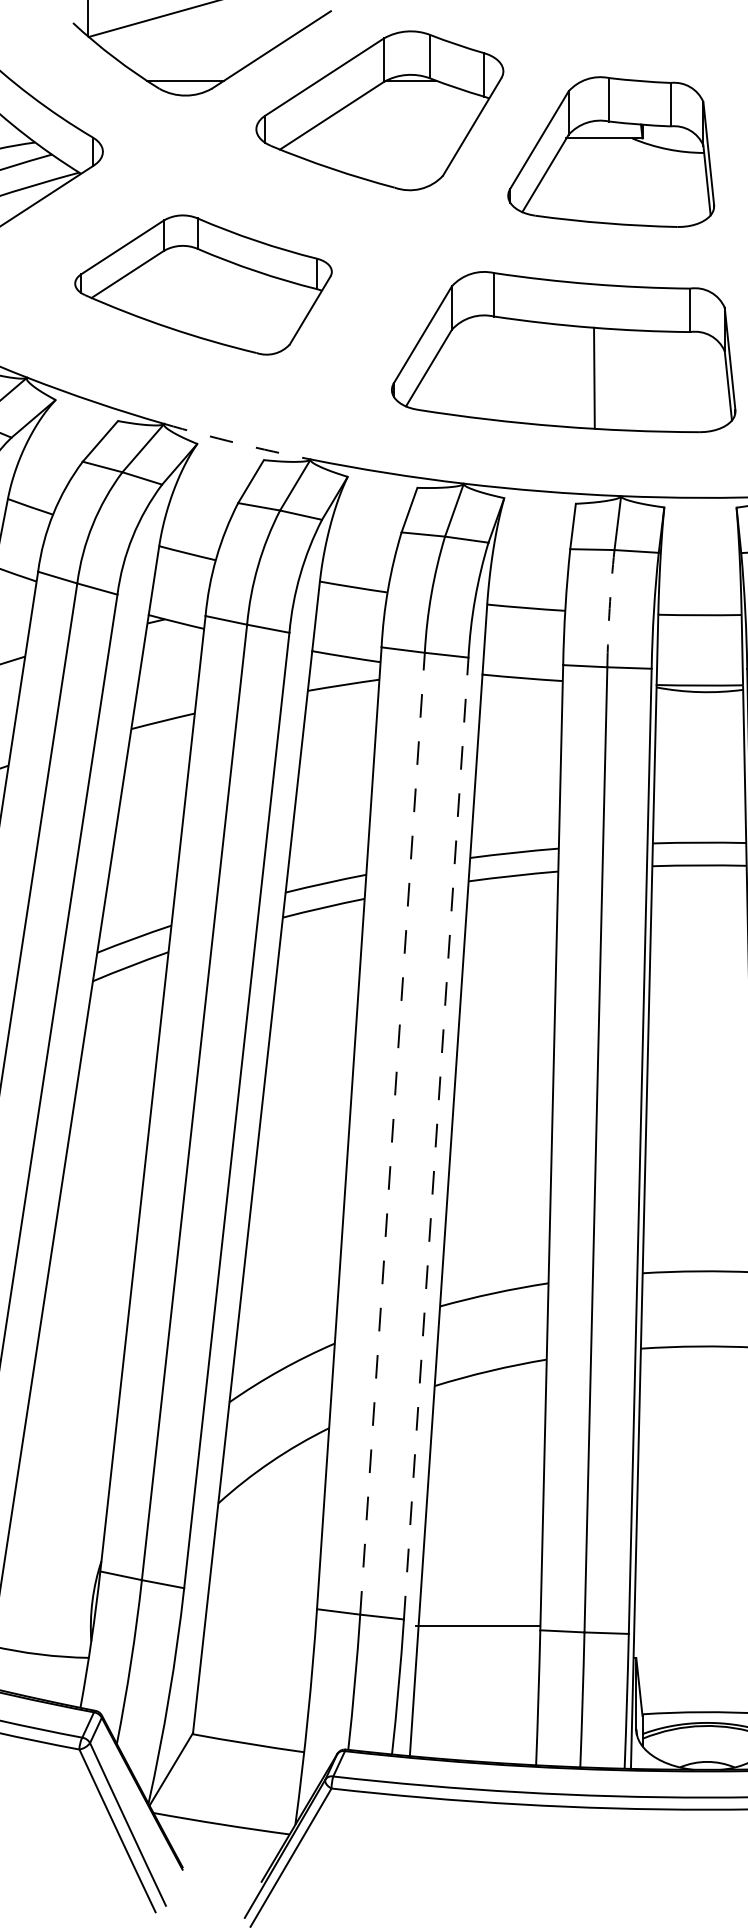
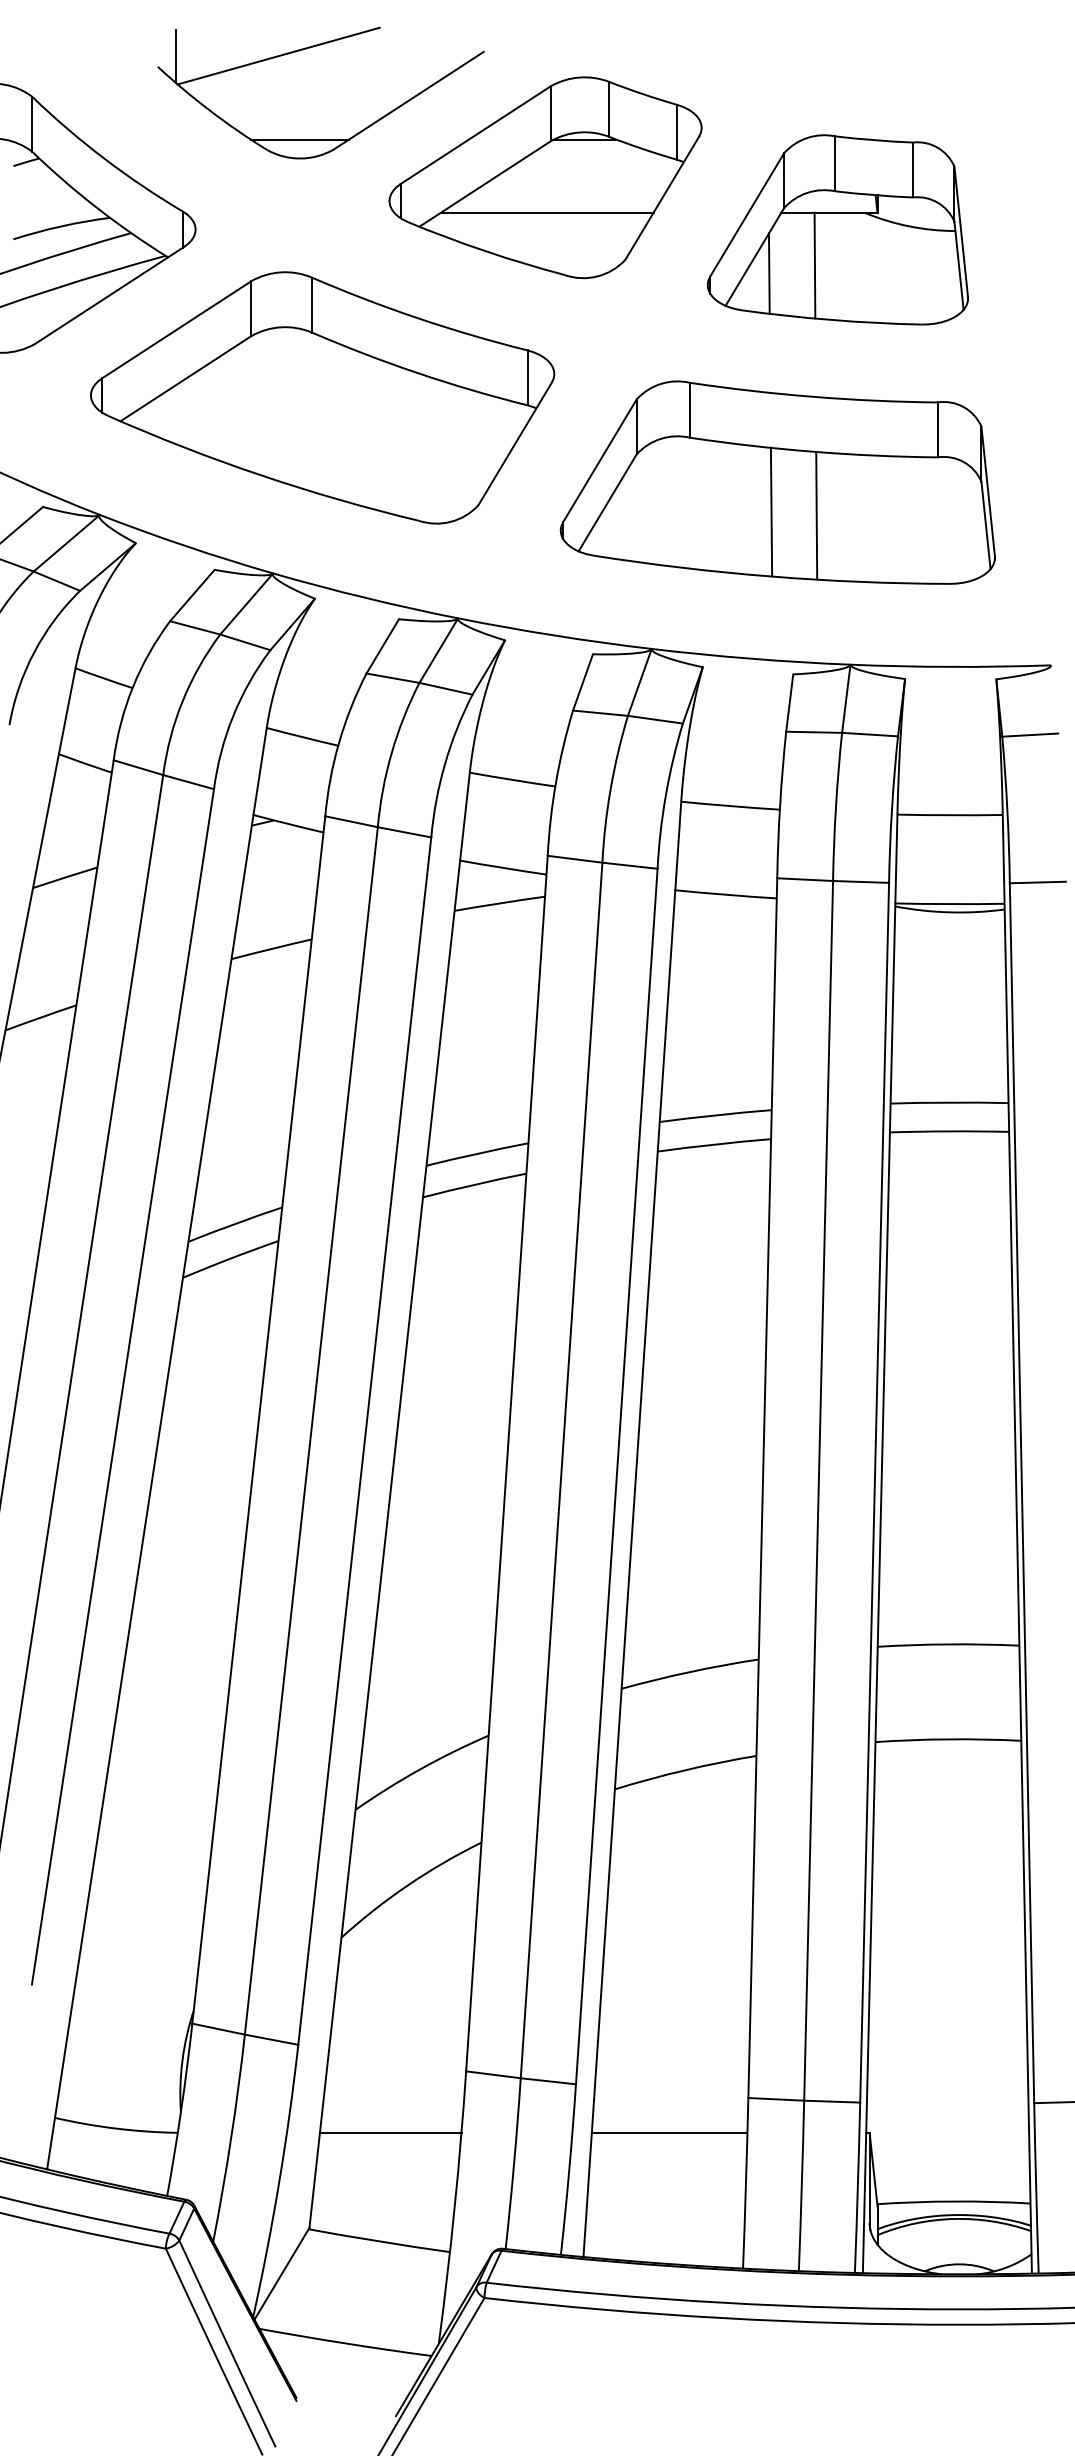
line: (380, 138) -> (546, 212), added
line: (592, 180) -> (814, 265), added
line: (556, 186) -> (768, 273), added
part: (203, 284) -> (322, 397), size x1.43
line: (558, 374) -> (771, 511), added
arc: (237, 442) -> (365, 597), dashed -> solid
arc: (609, 608) -> (835, 806), dashed -> solid
line: (392, 1132) -> (561, 1469), dashed -> solid
line: (435, 1138) -> (616, 1476), dashed -> solid
line: (477, 1625) -> (669, 2132), moved
line: (257, 1657) -> (390, 2132), added

